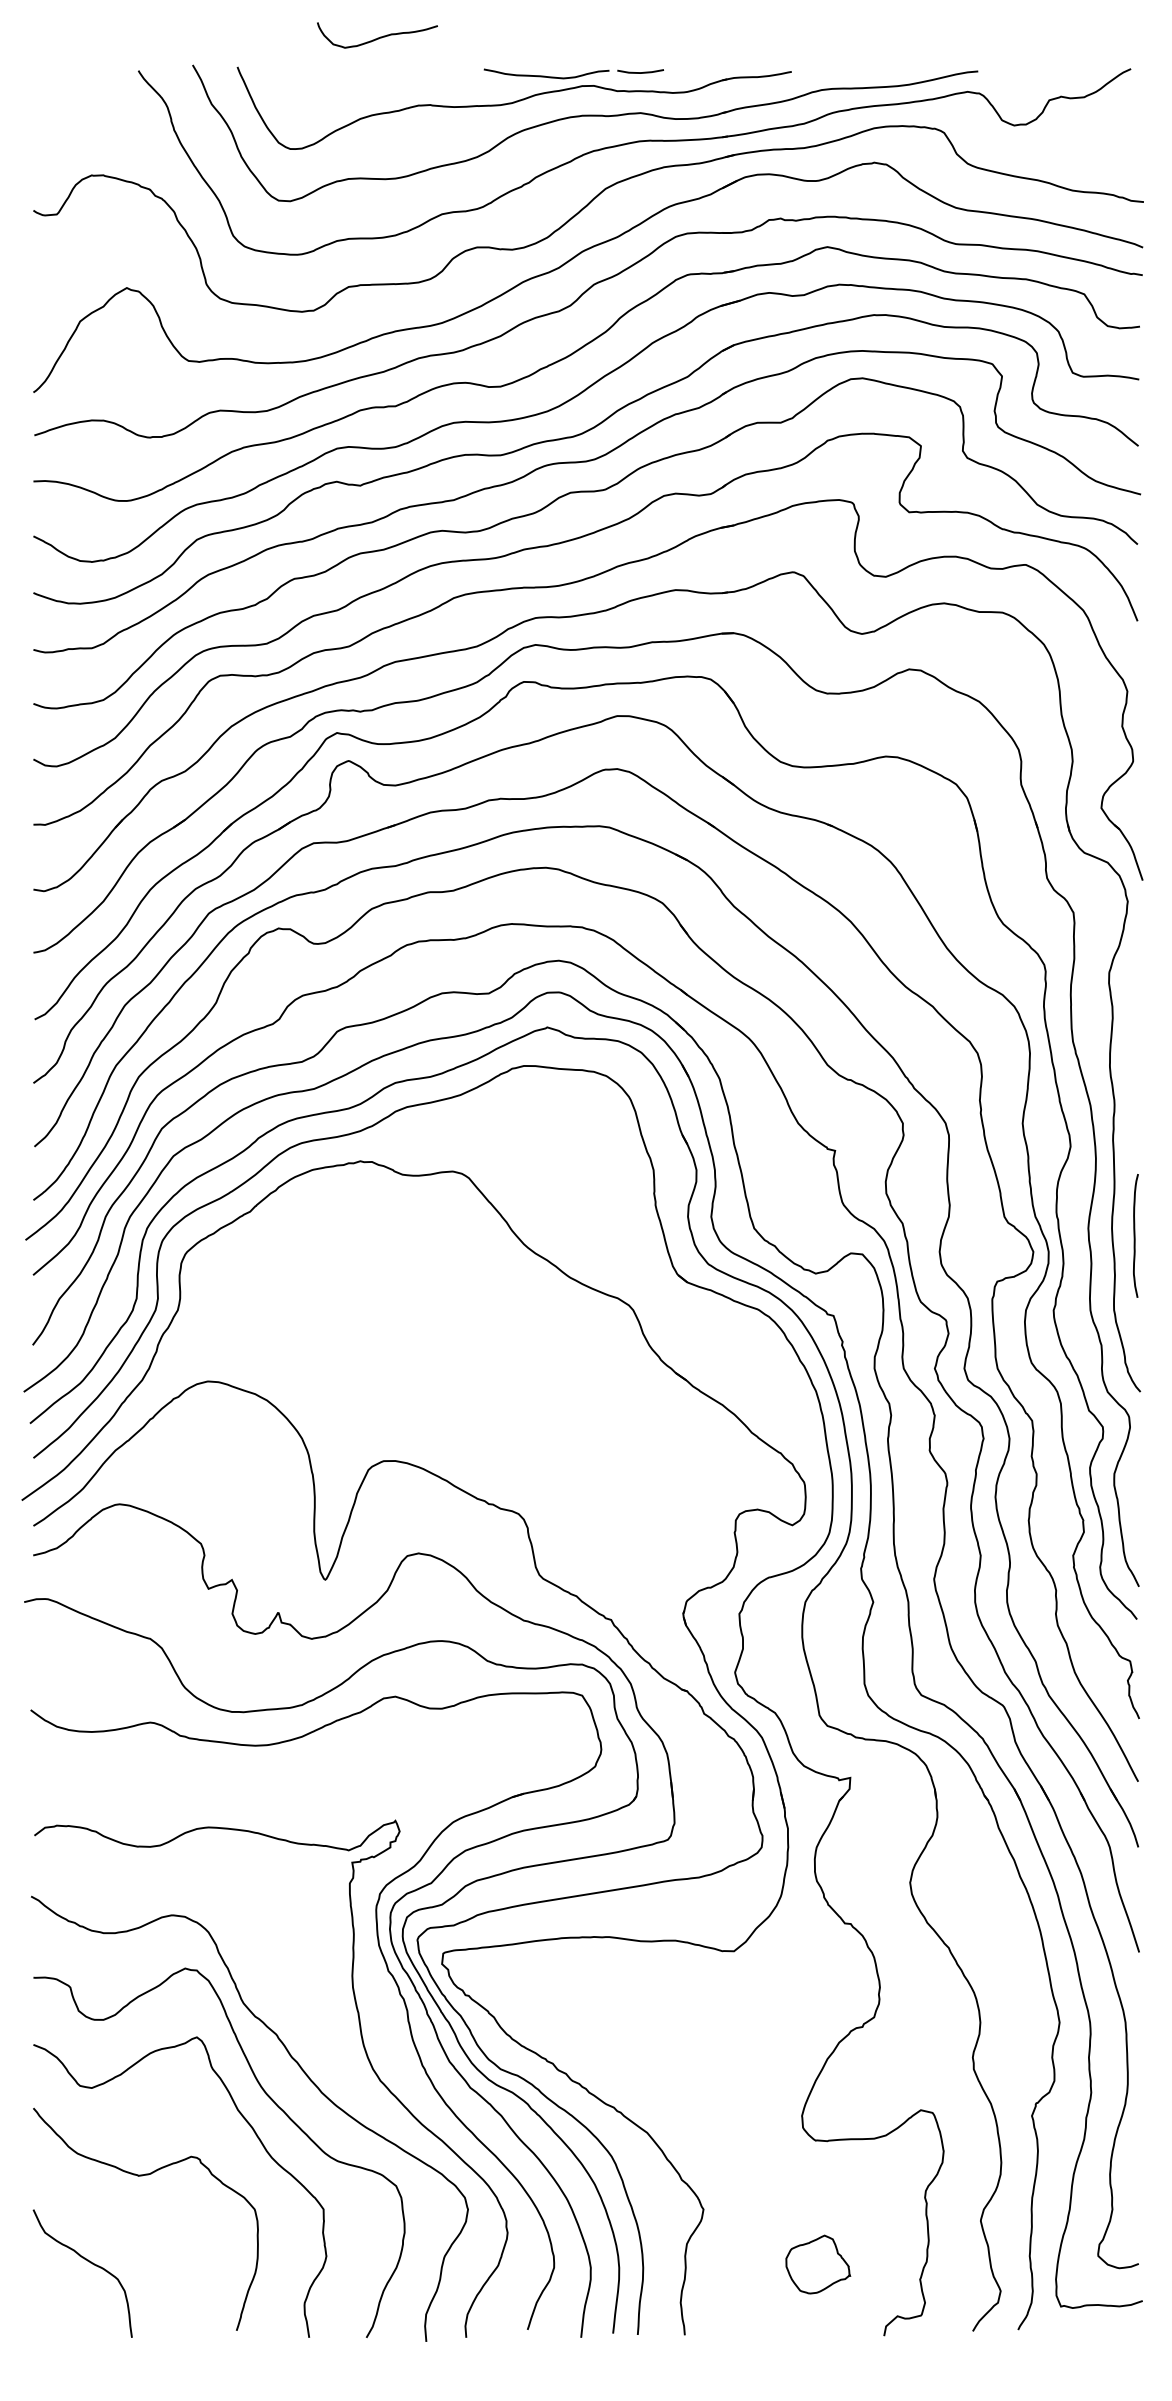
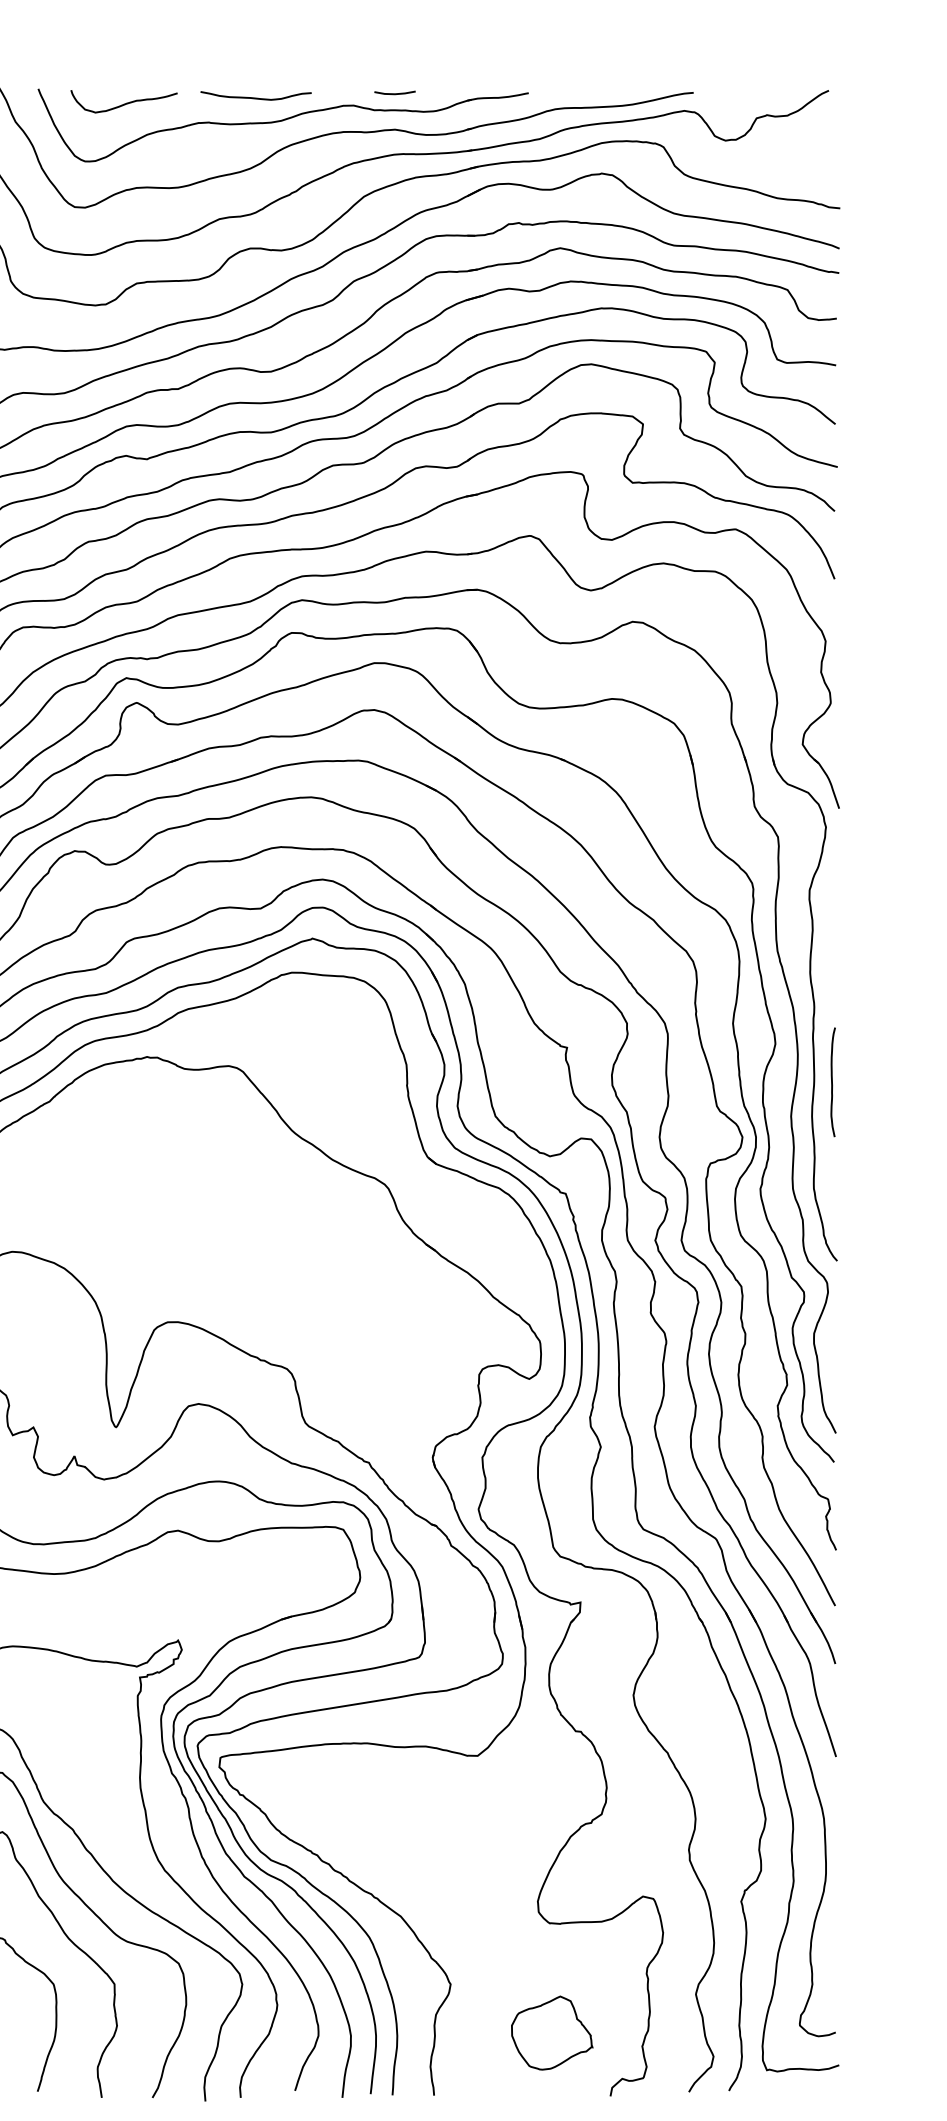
curve: (377, 37) -> (124, 103), moved
curve: (545, 75) -> (255, 97), moved
curve: (1135, 1235) -> (832, 1081), moved
part: (817, 2264) -> (551, 2033), size x1.43

